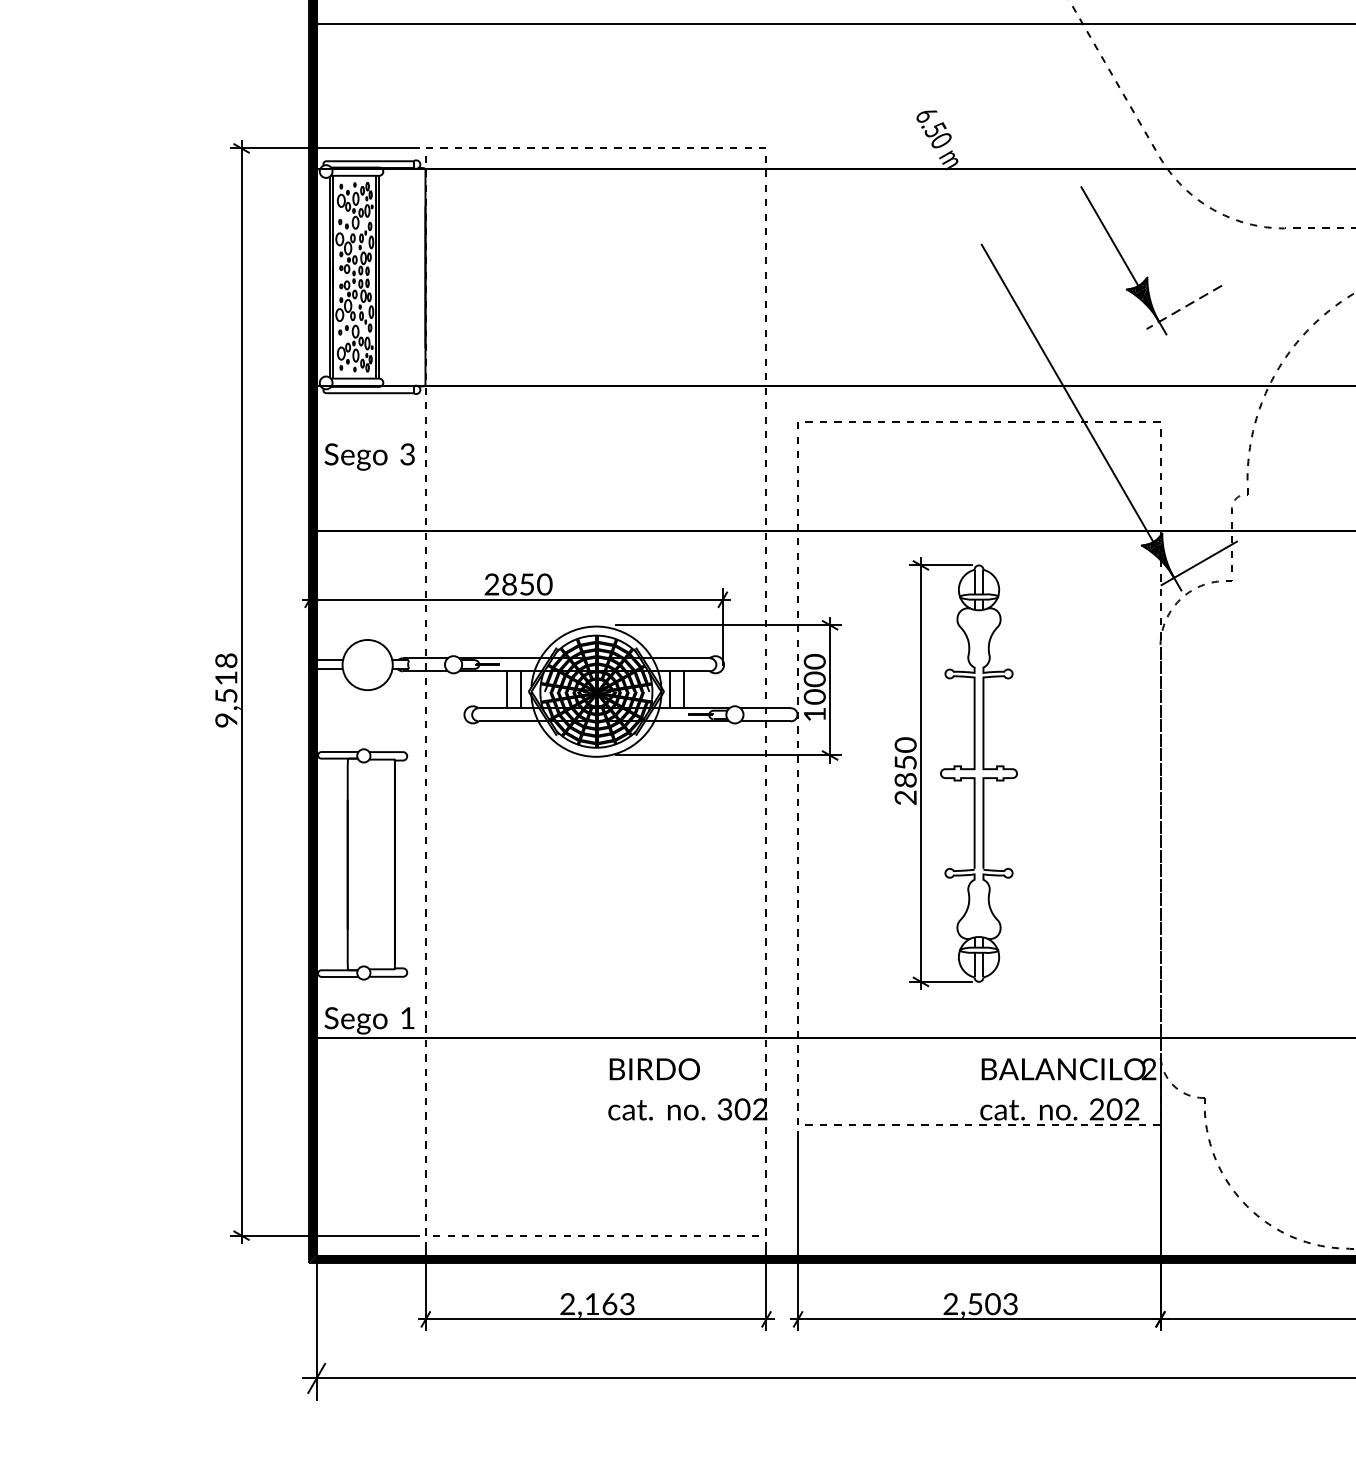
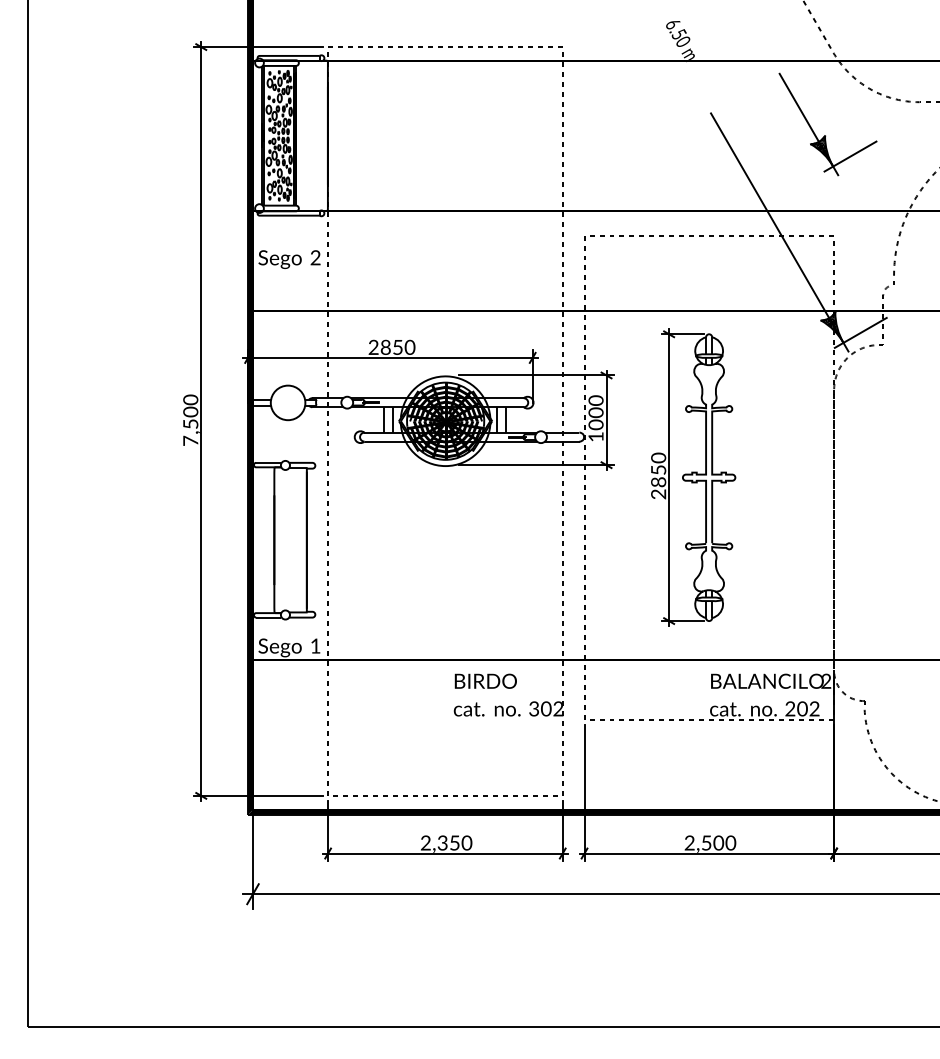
line: (1184, 307) -> (850, 156), dashed -> solid
text: (407, 458) -> (315, 260), 3 -> 2
text: (225, 689) -> (190, 419), 9,518 -> 7,500
text: (609, 1303) -> (454, 842), 2,163 -> 2,350
text: (1010, 1304) -> (730, 843), 2,503 -> 2,500

